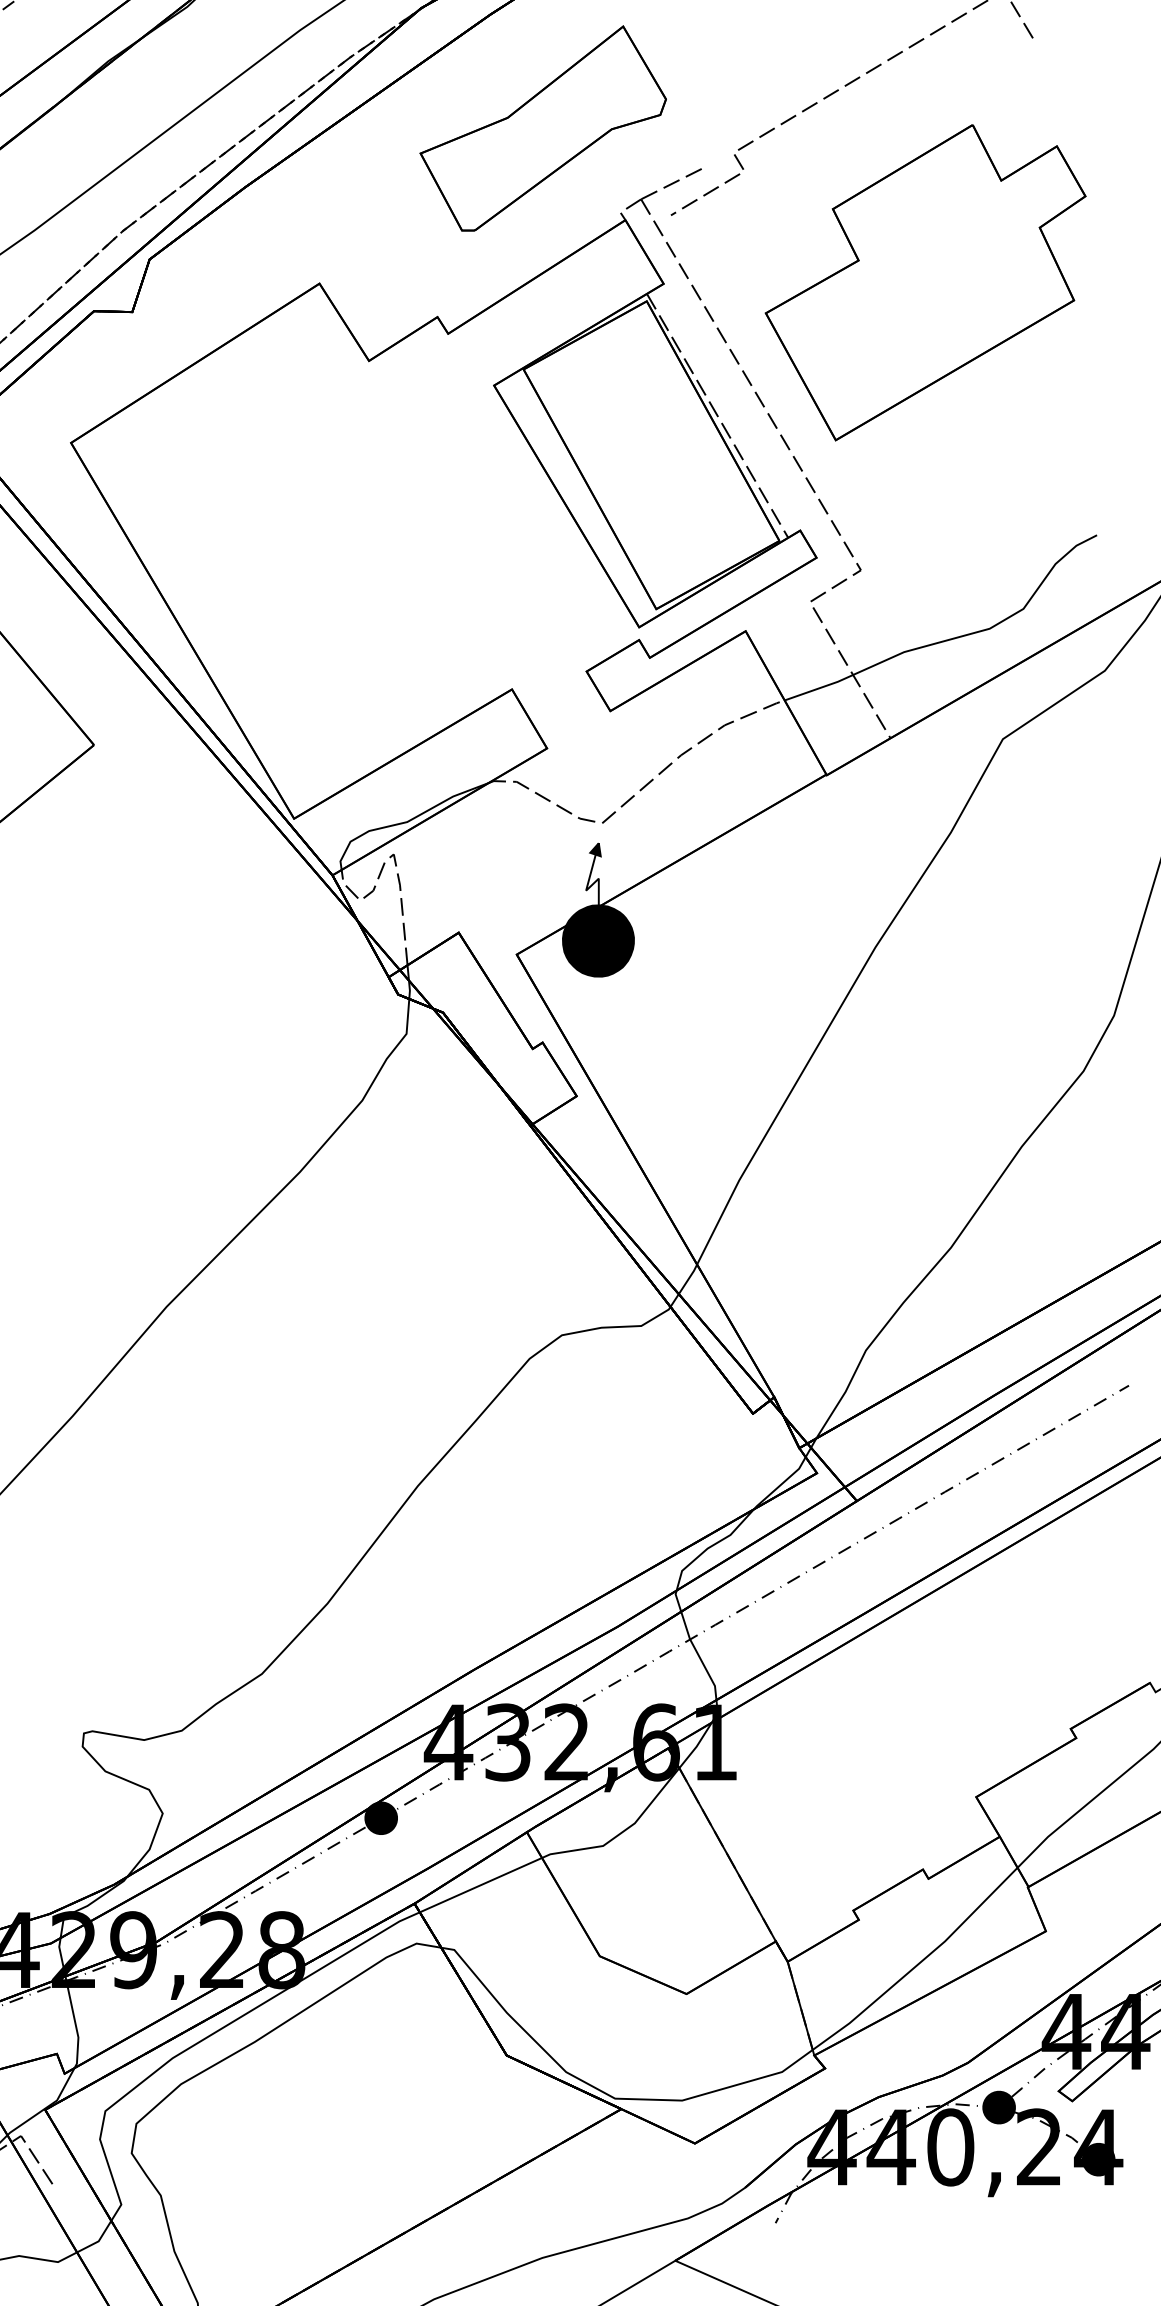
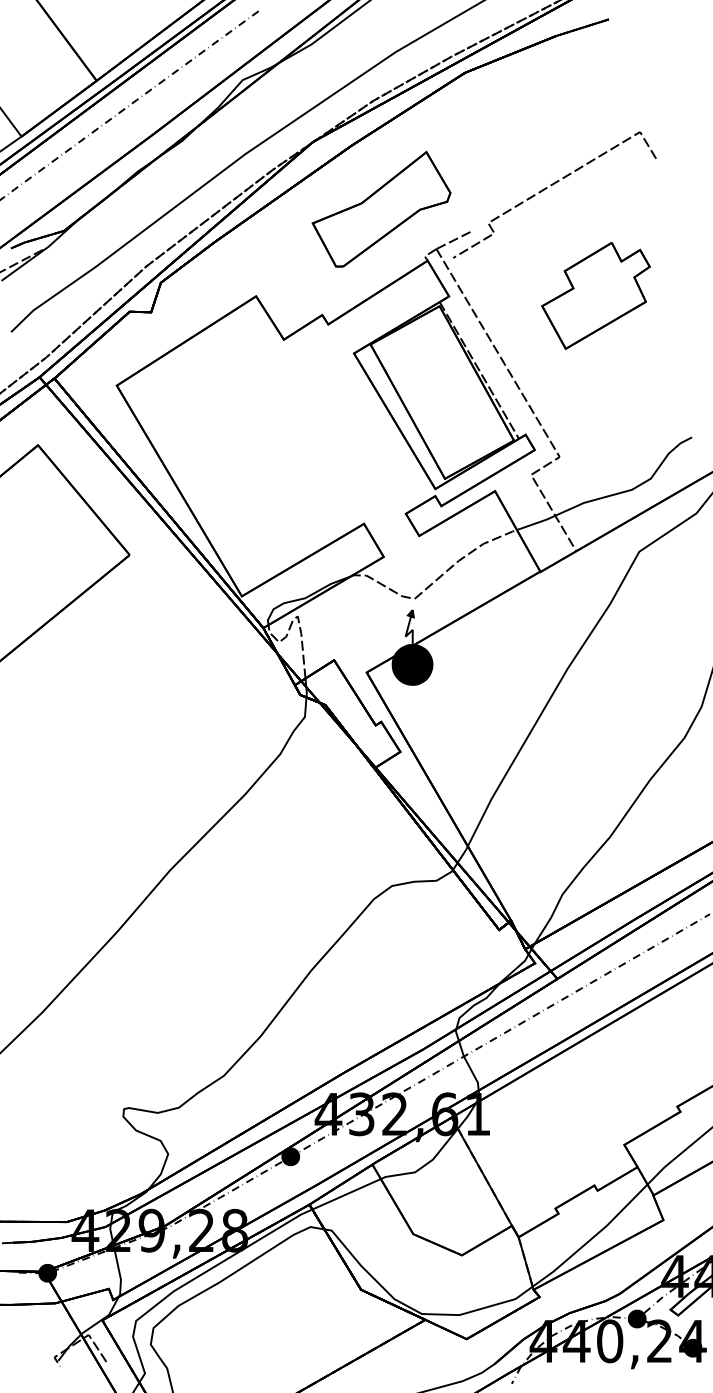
part: (924, 282) -> (595, 295), size x0.6

